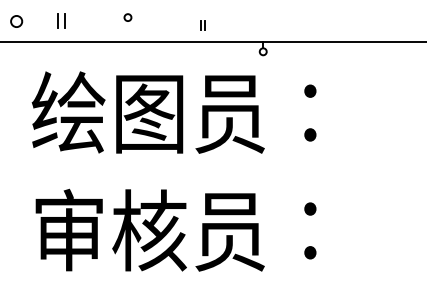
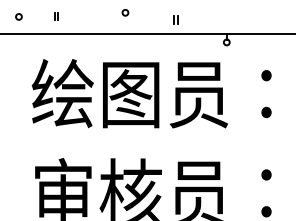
part: (127, 17) -> (125, 12), moved
part: (60, 20) -> (55, 16), size x0.62
part: (16, 21) -> (18, 16), size x0.62

